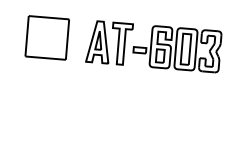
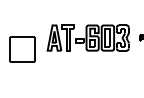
part: (46, 38) -> (22, 49), moved

